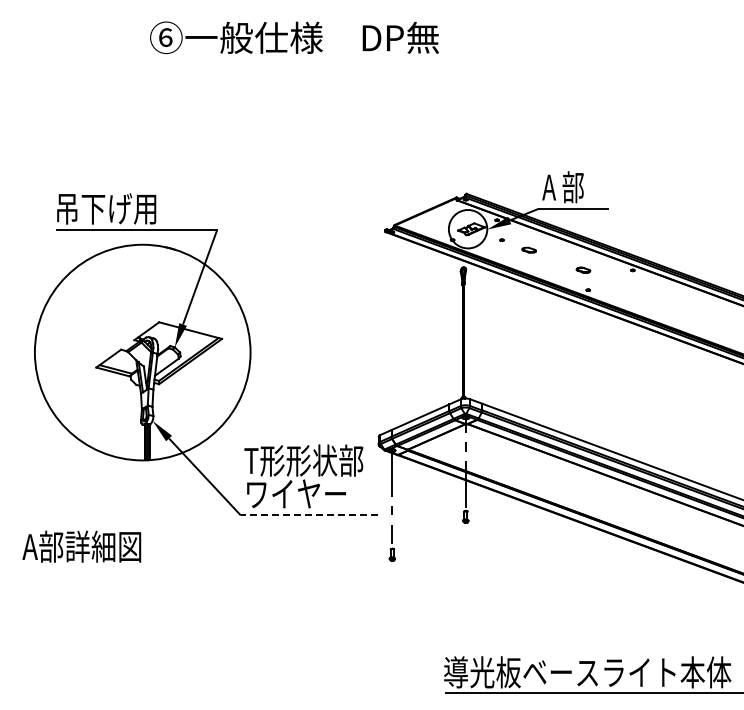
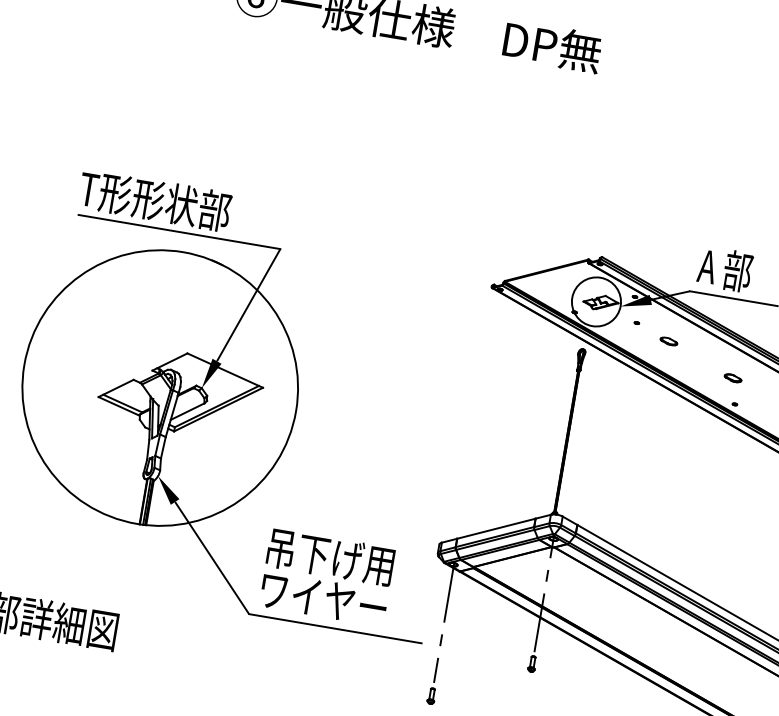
text: (113, 208) -> (154, 200), 吊下げ用 -> T形形状部
text: (303, 460) -> (339, 558), T形形状部 -> 吊下げ用
line: (308, 515) -> (334, 628), dashed -> solid

